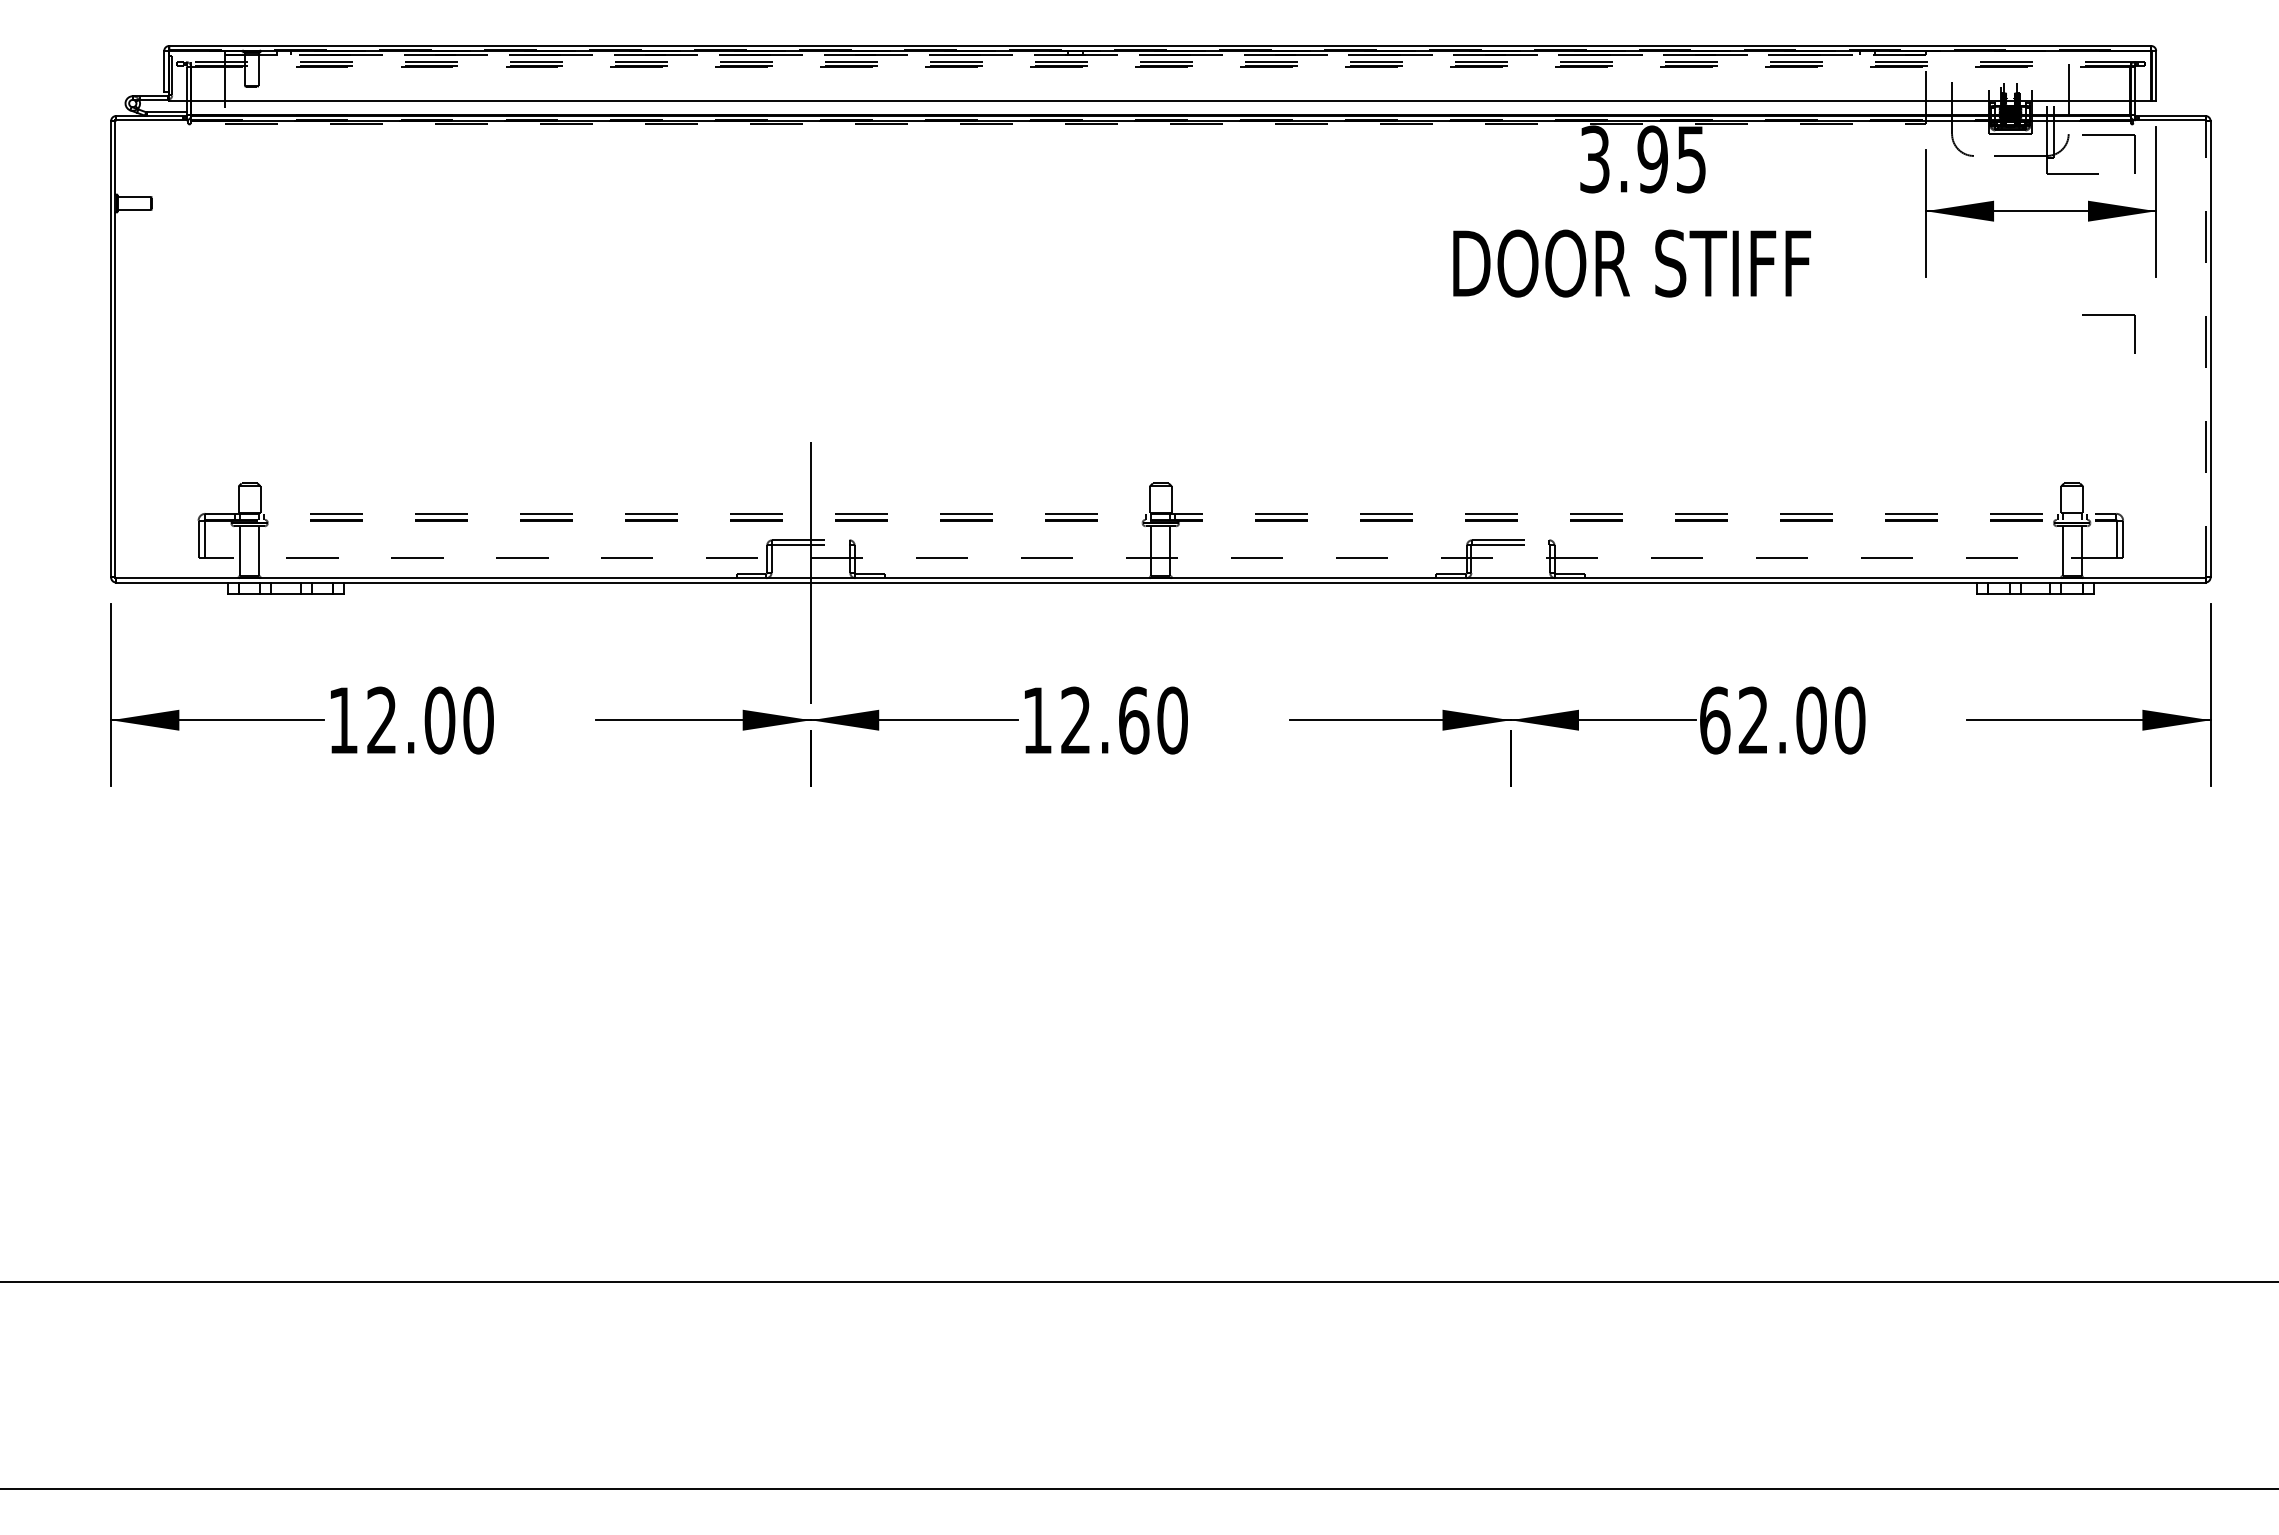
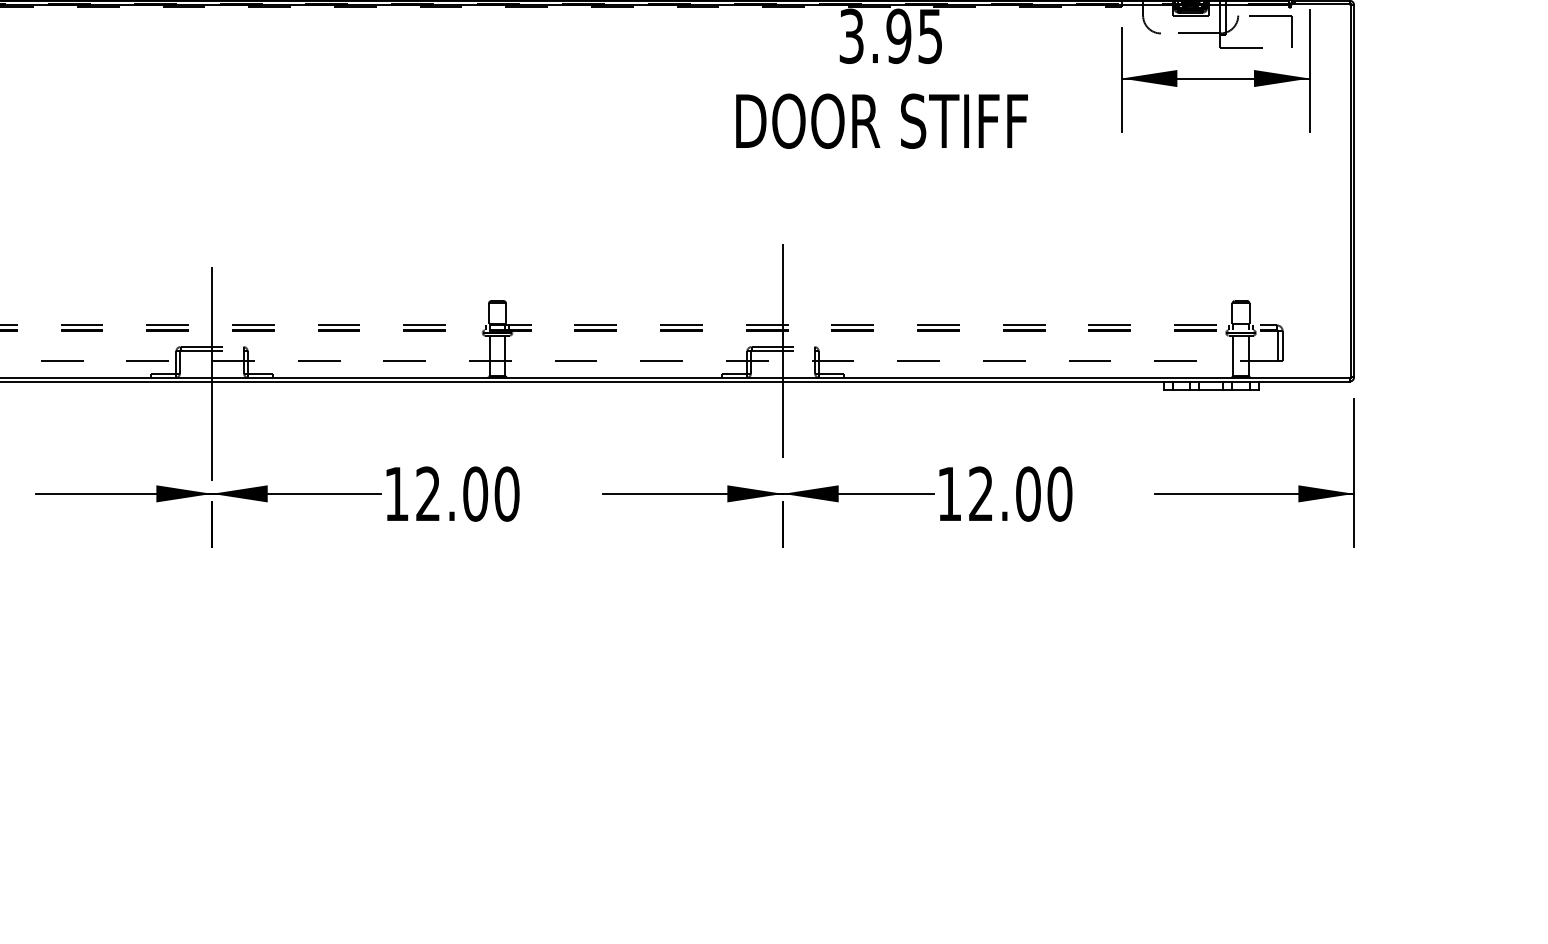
part: (2108, 315) -> (1270, 163), removed
line: (2206, 349) -> (1350, 191), dashed -> solid
line: (1510, 559) -> (782, 362), added
text: (1133, 720) -> (475, 494), 12.60 -> 12.00
text: (1715, 720) -> (950, 494), 62.00 -> 12.00

